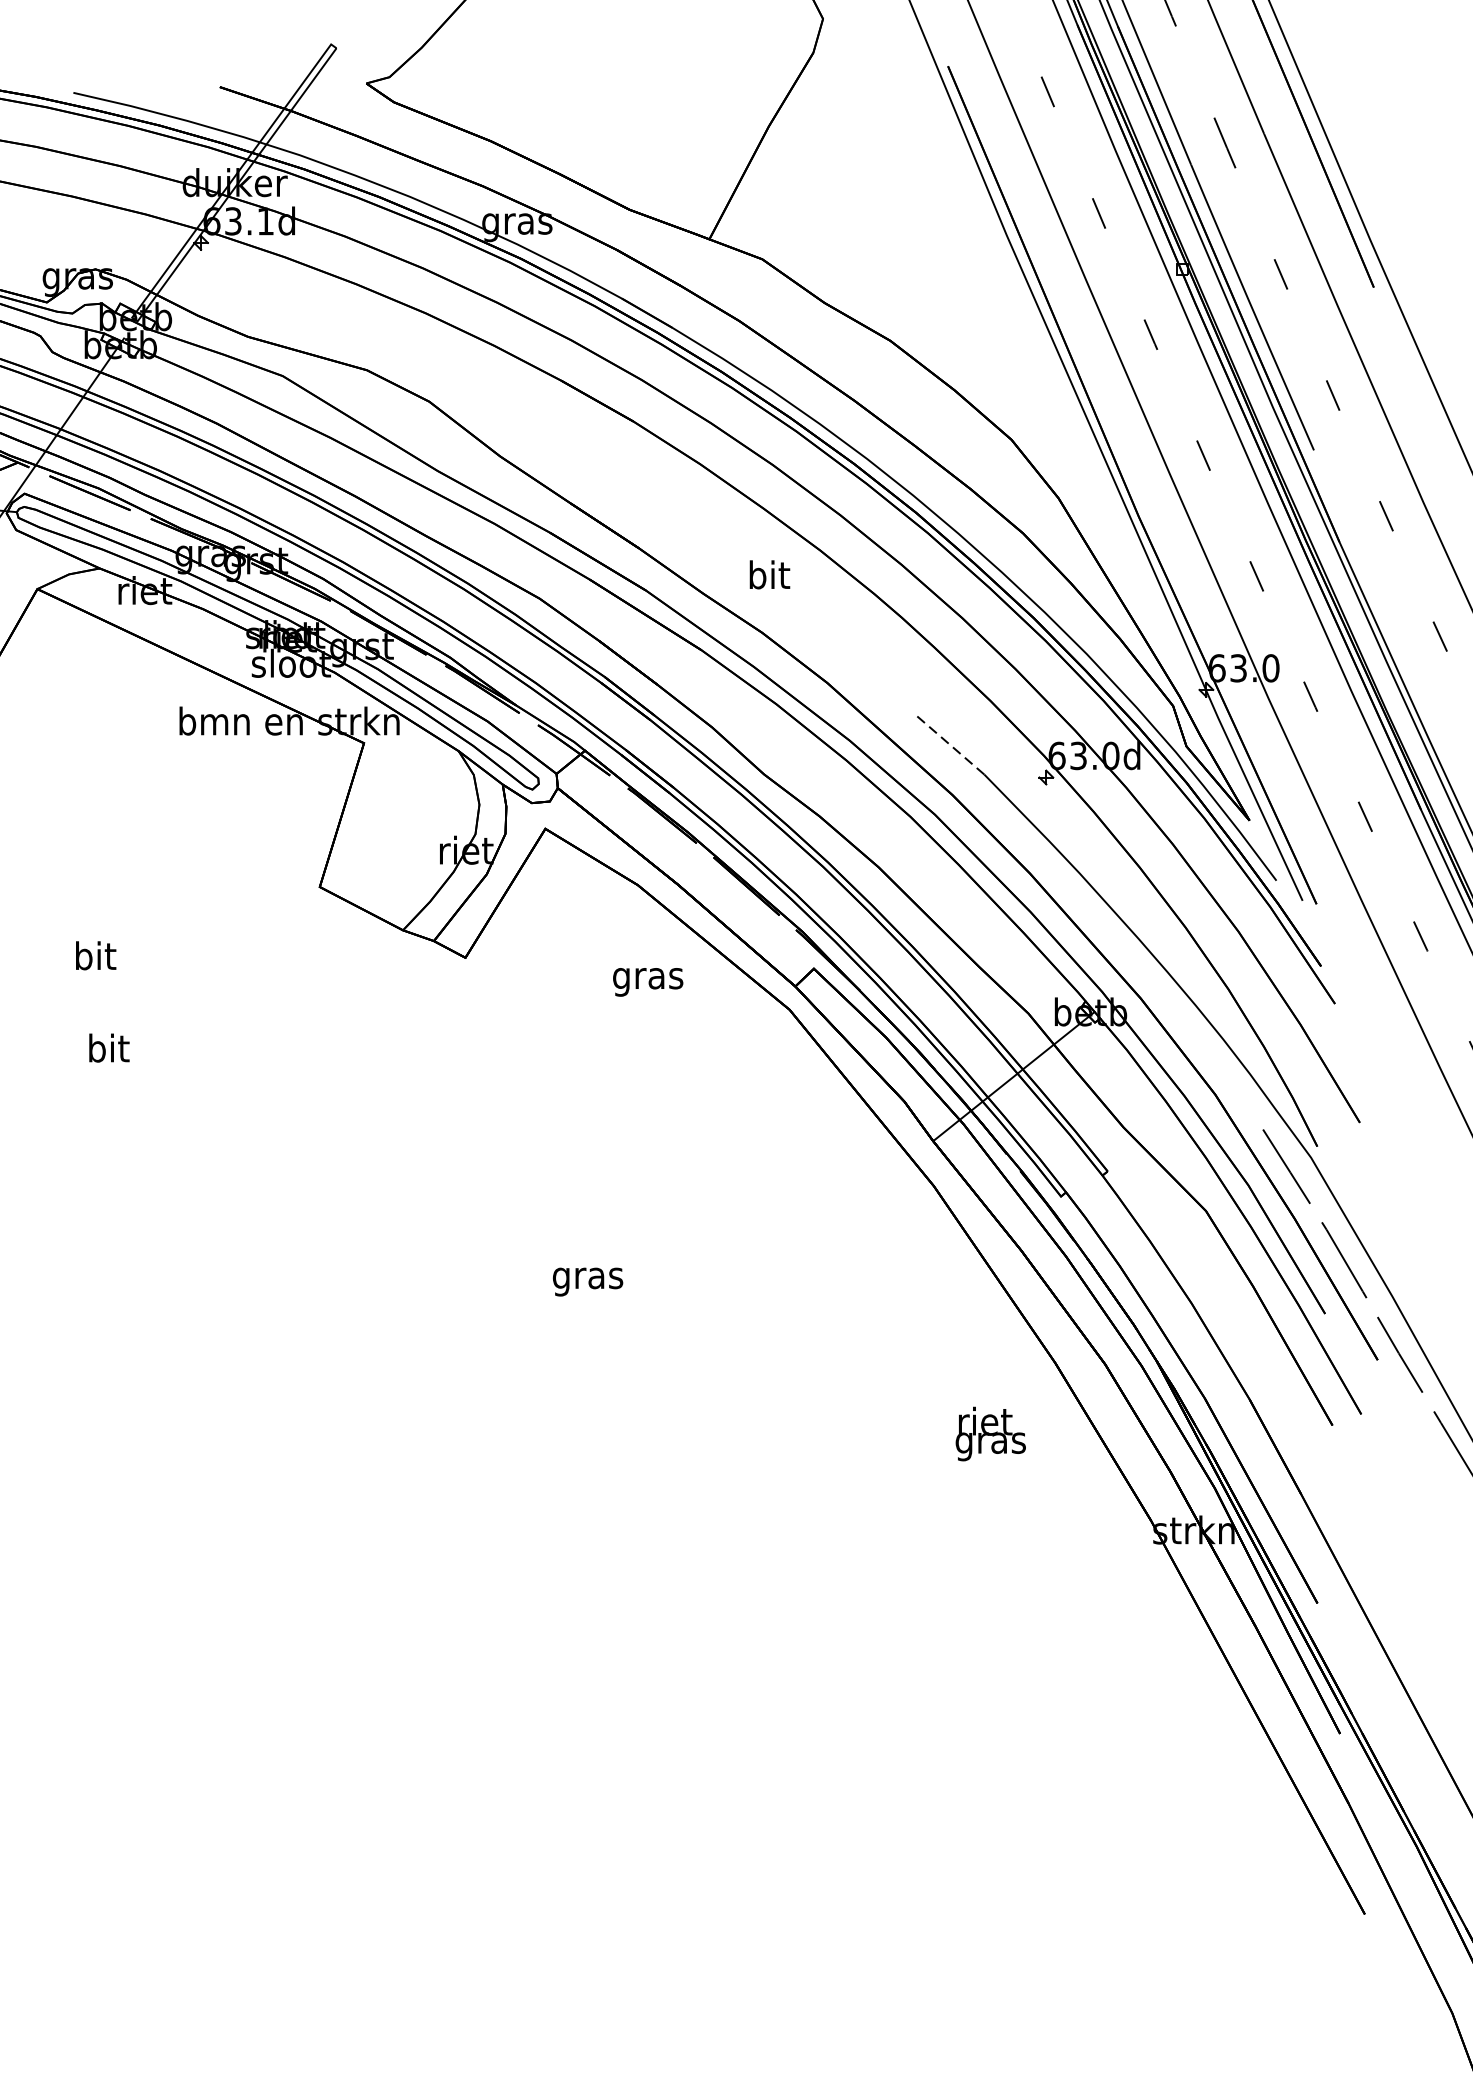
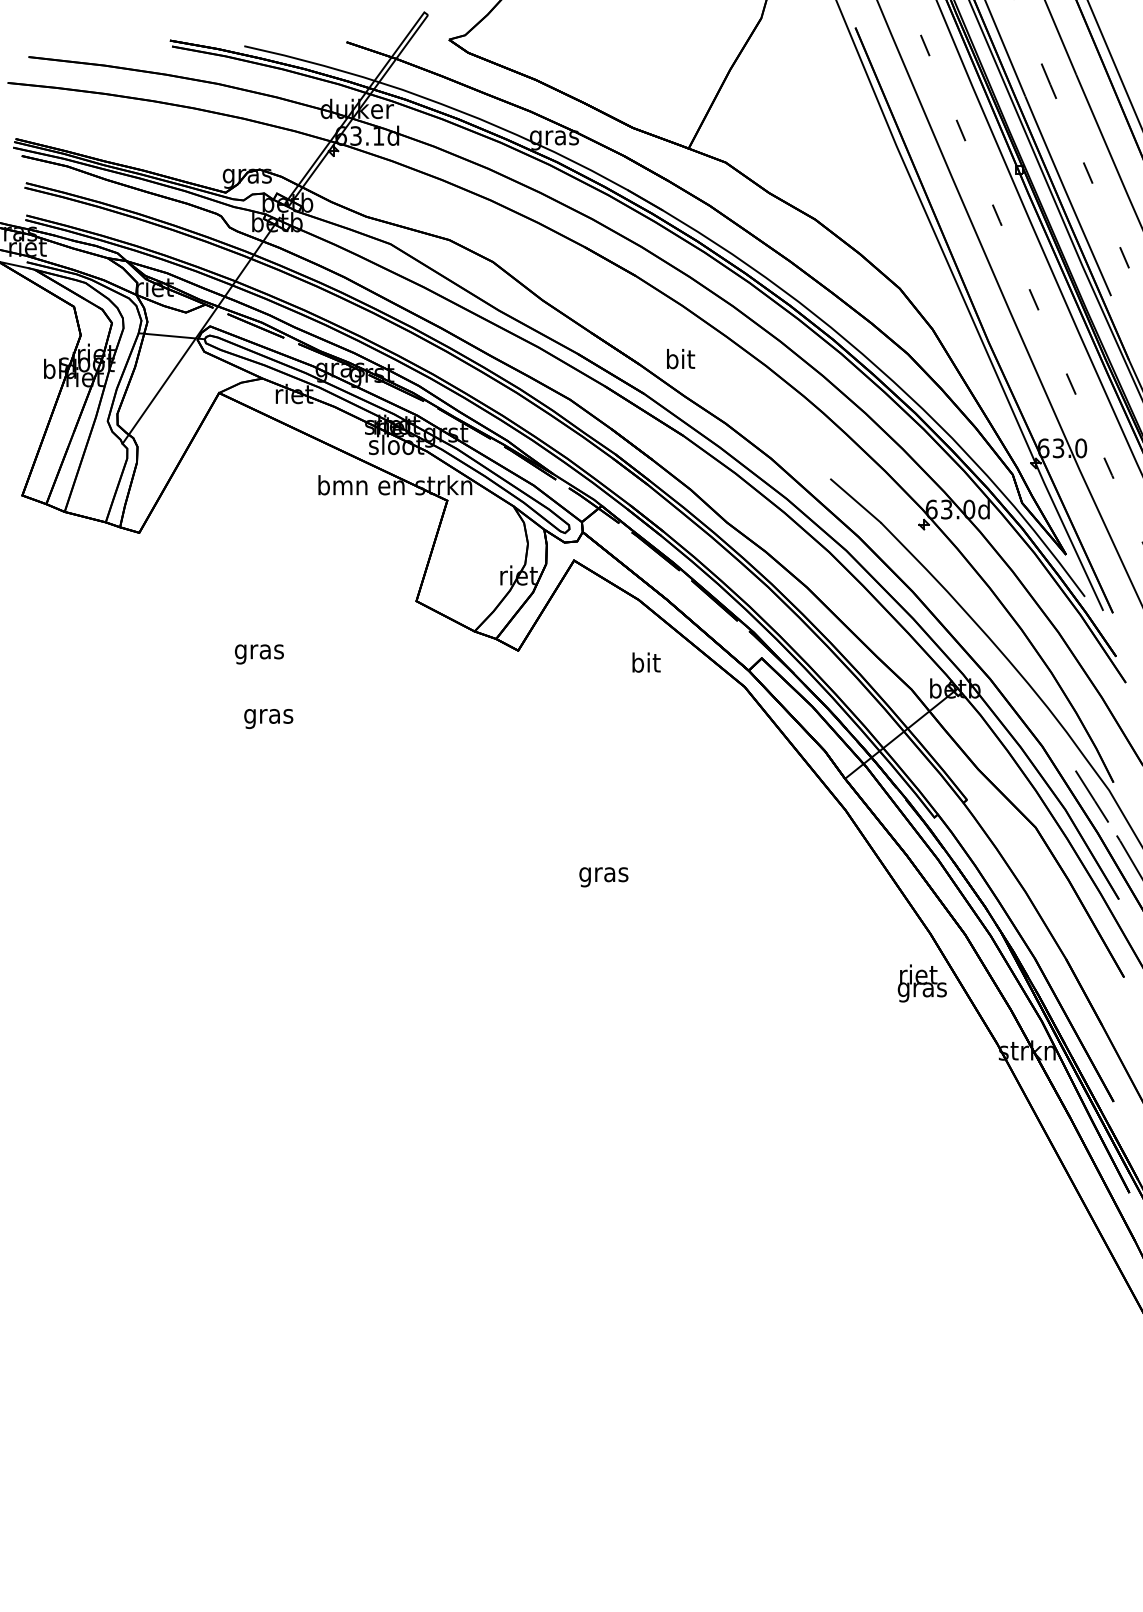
text: (770, 575) -> (681, 359), moved
line: (948, 744) -> (855, 501), dashed -> solid
text: (93, 958) -> (258, 651), bit -> gras
text: (647, 977) -> (645, 664), gras -> bit
text: (108, 1052) -> (268, 716), bit -> gras
text: (989, 1434) -> (921, 983), moved

